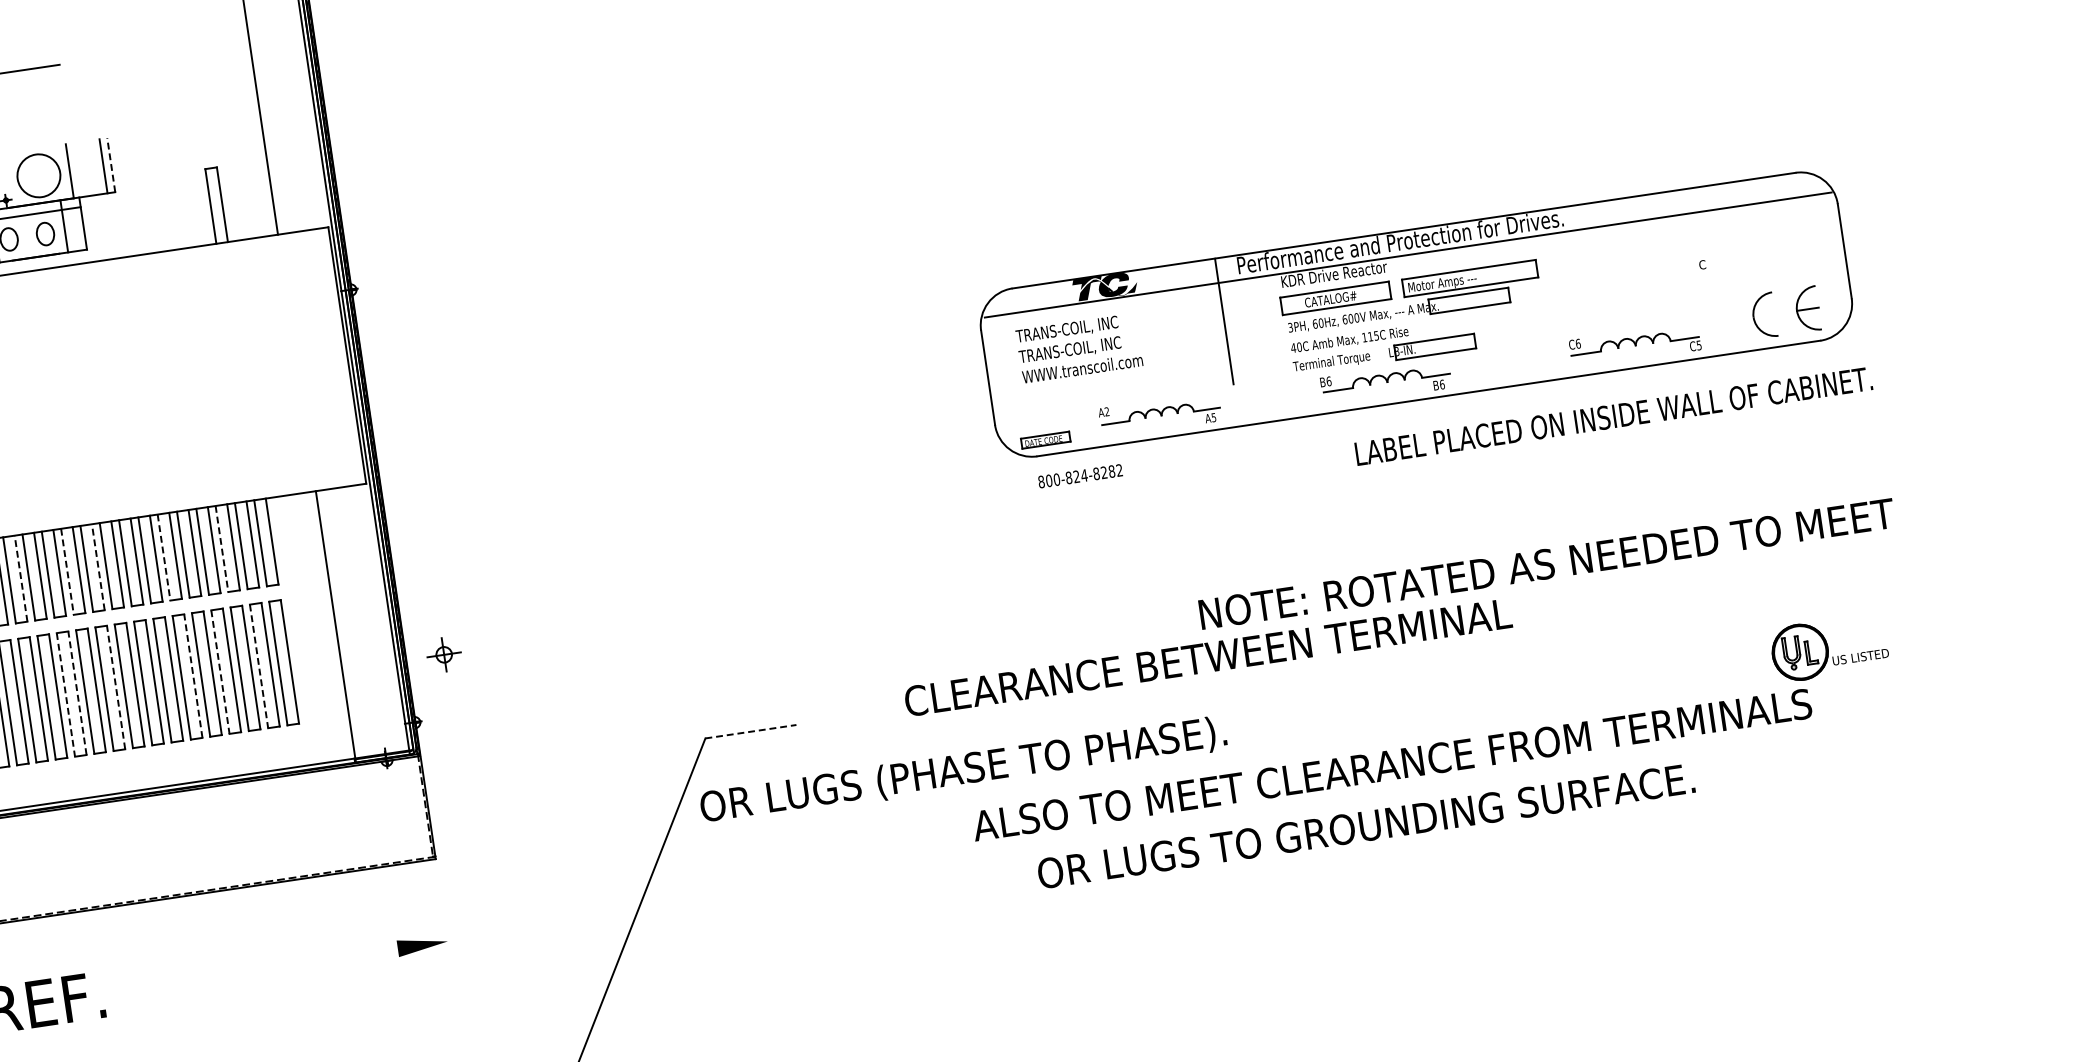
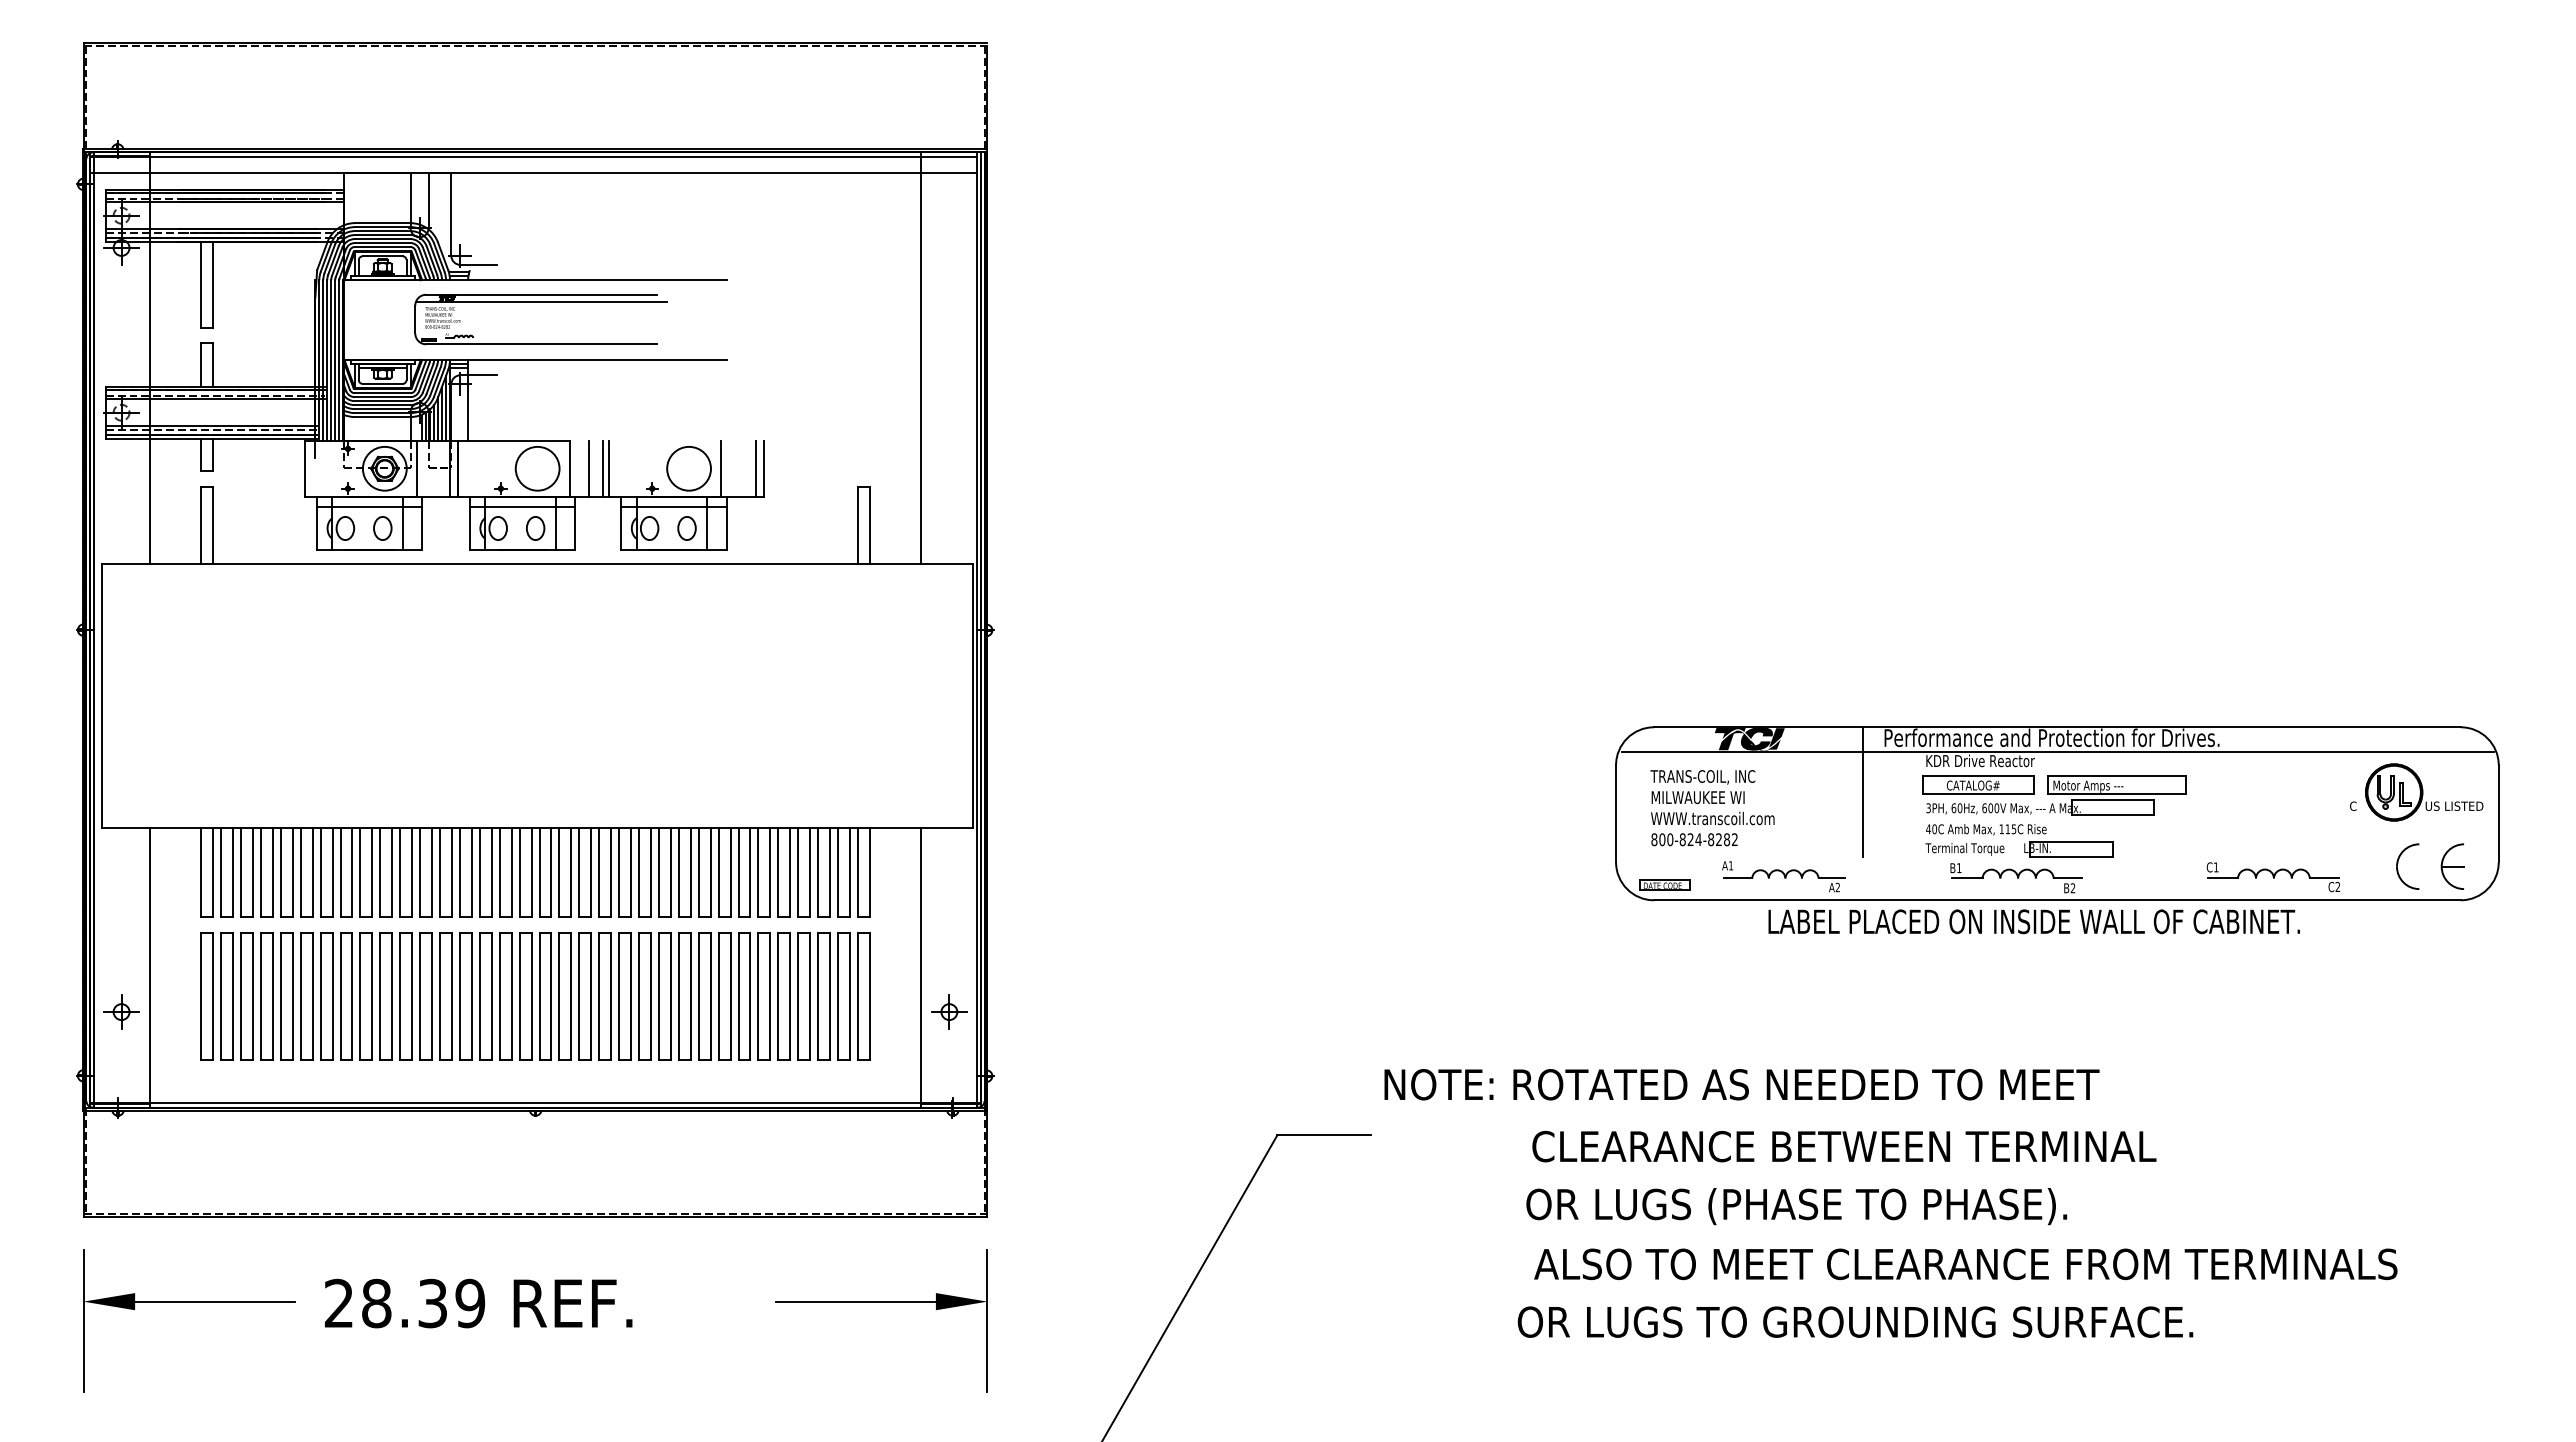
line: (111, 164) -> (763, 468), dashed -> solid
fill: (1132, 280) -> (1776, 737), added
text: (1577, 344) -> (2215, 867), C6 -> C1
text: (1698, 345) -> (2337, 886), C5 -> C2
text: (1069, 350) -> (1702, 798), TRANS-COIL, INC -> MILWAUKEE WI
text: (1329, 381) -> (1959, 868), B6 -> B1
text: (1441, 384) -> (2072, 888), B6 -> B2
text: (1106, 411) -> (1730, 865), A2 -> A1
text: (1613, 416) -> (2033, 921), moved
text: (1213, 417) -> (1837, 887), A5 -> A2
text: (1080, 476) -> (1694, 839), moved
line: (222, 549) -> (818, 872), dashed -> solid
line: (164, 557) -> (758, 872), dashed -> solid
text: (1546, 563) -> (1741, 1084), moved
line: (98, 566) -> (690, 871), dashed -> solid
line: (67, 572) -> (658, 872), dashed -> solid
line: (21, 577) -> (611, 871), dashed -> solid
part: (1829, 647) -> (2424, 792), moved
part: (444, 654) -> (949, 1011), moved
text: (1208, 657) -> (1844, 1146), moved
line: (259, 666) -> (838, 996), dashed -> solid
line: (220, 672) -> (798, 996), dashed -> solid
line: (193, 676) -> (770, 996), dashed -> solid
line: (115, 687) -> (690, 996), dashed -> solid
line: (77, 693) -> (650, 996), dashed -> solid
line: (66, 695) -> (639, 996), dashed -> solid
line: (751, 731) -> (1324, 1135), dashed -> solid
text: (963, 770) -> (1796, 1206), moved
text: (1366, 825) -> (1855, 1321), moved
line: (319, 960) -> (855, 1301), added
line: (450, 960) -> (987, 1321), added

